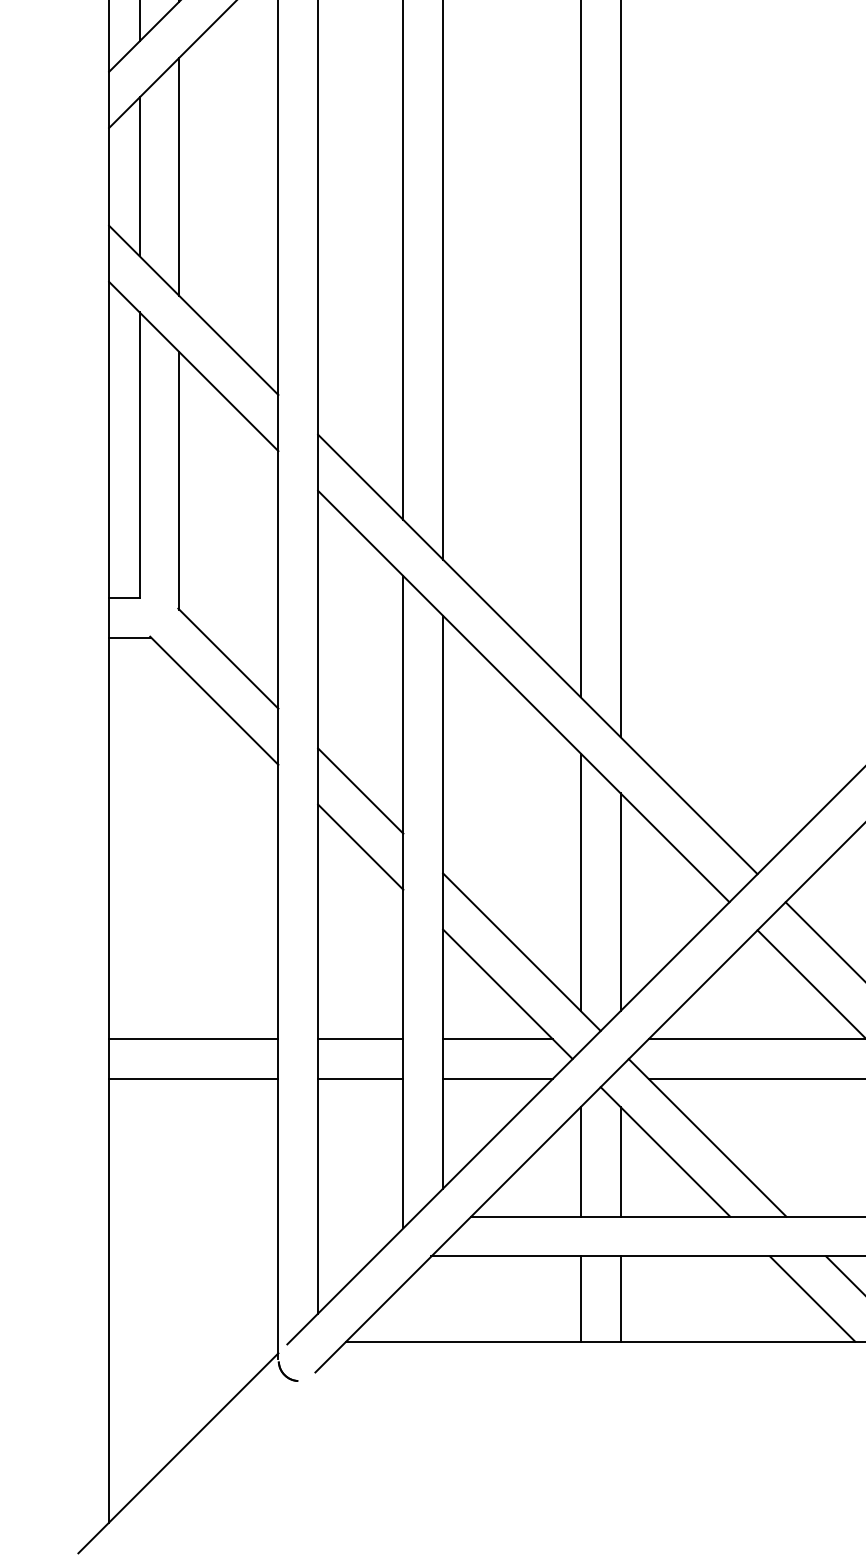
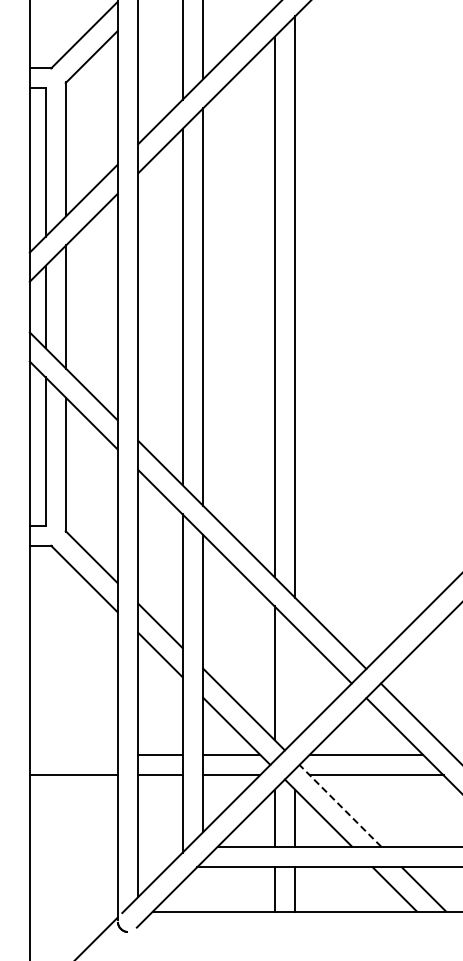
line: (621, 902) -> (295, 683), removed
line: (193, 1038) -> (73, 754), removed
line: (707, 1137) -> (340, 805), solid -> dashed

